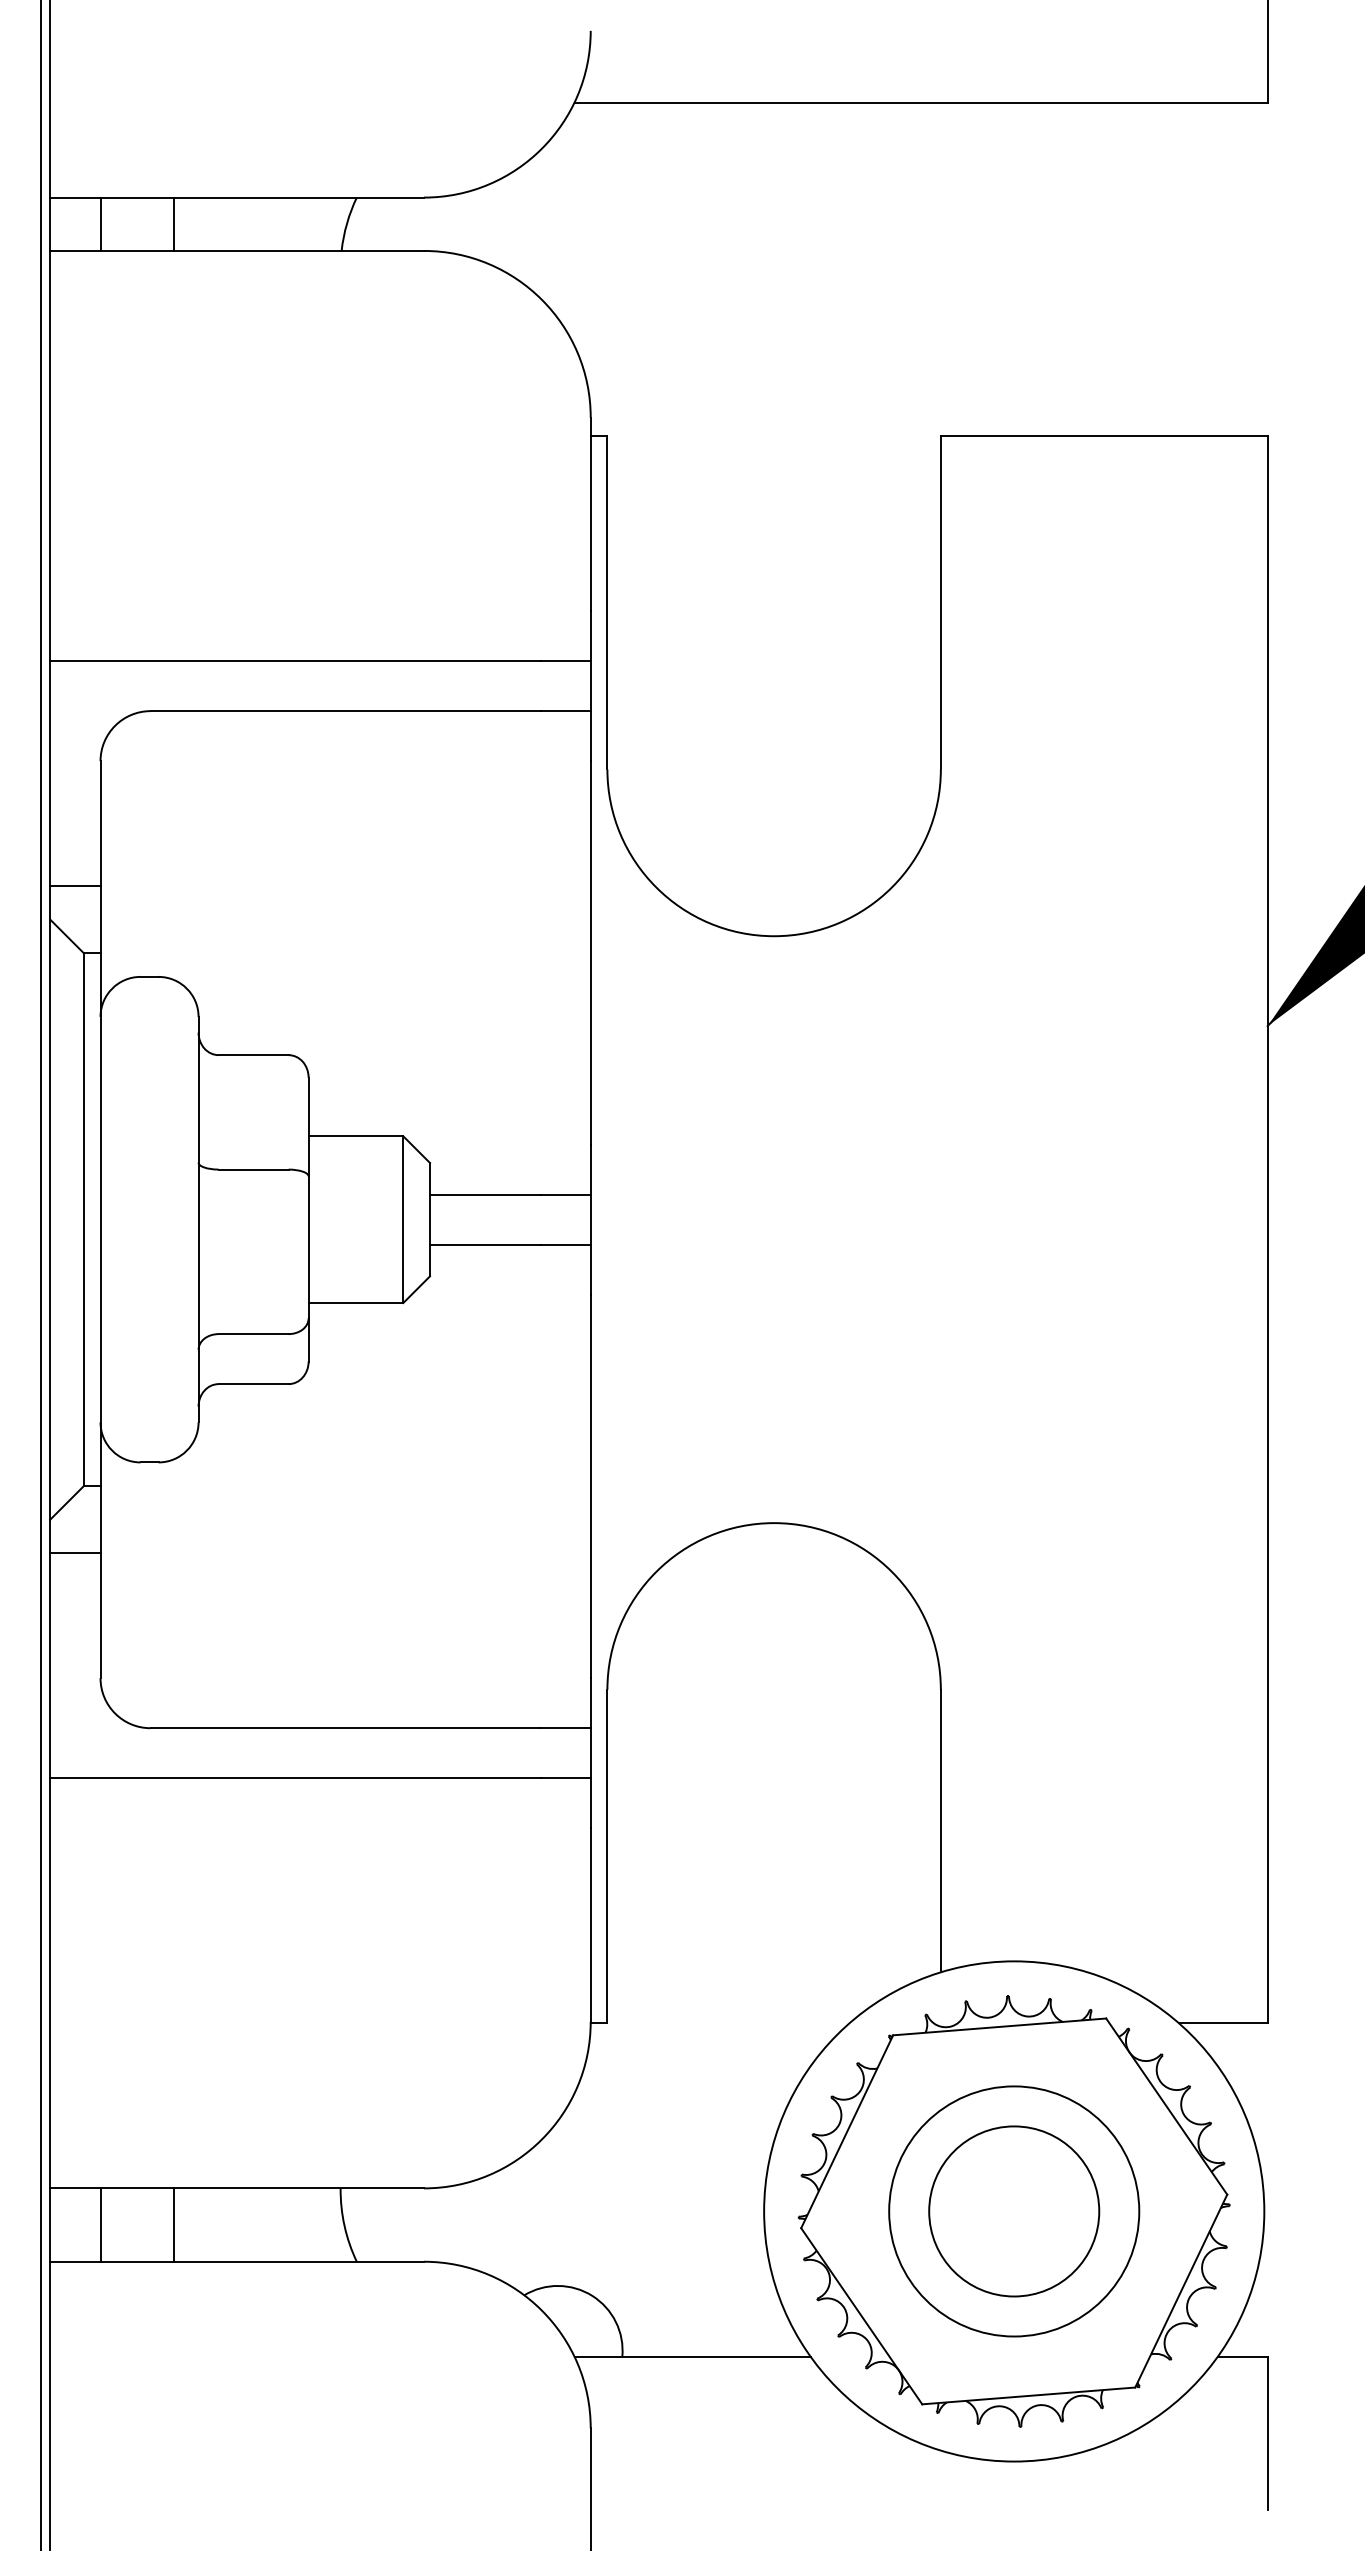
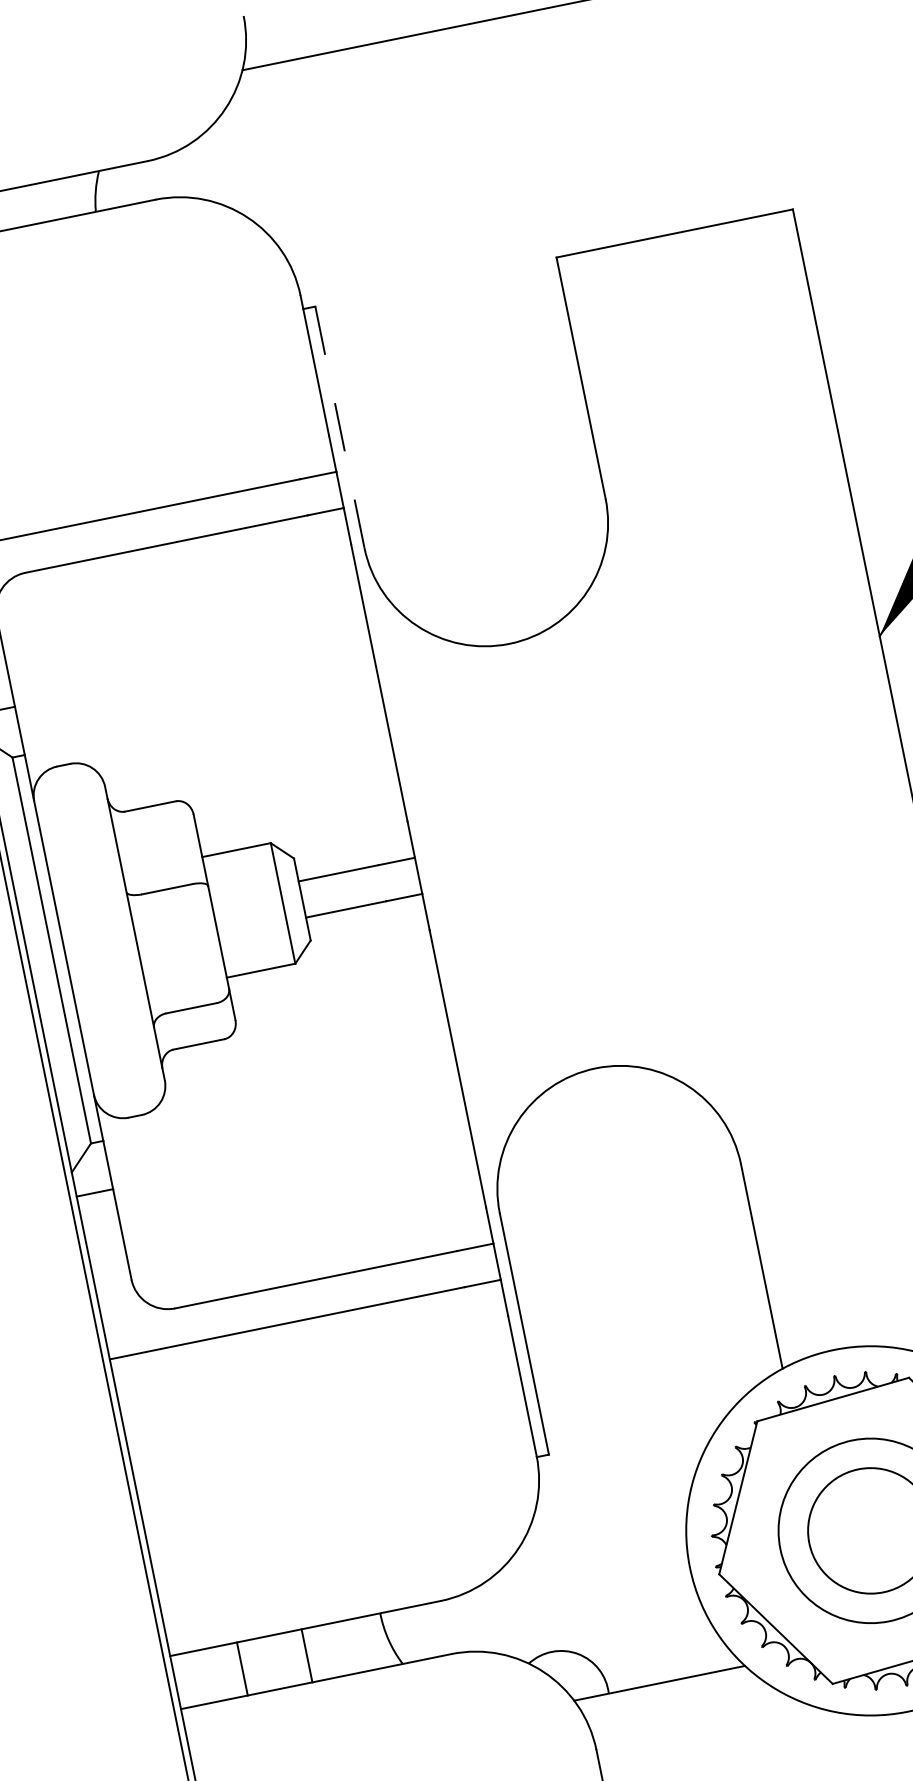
line: (607, 602) -> (339, 427), solid -> dashed
line: (100, 2224) -> (242, 1668), moved
line: (173, 2224) -> (306, 1655), moved

